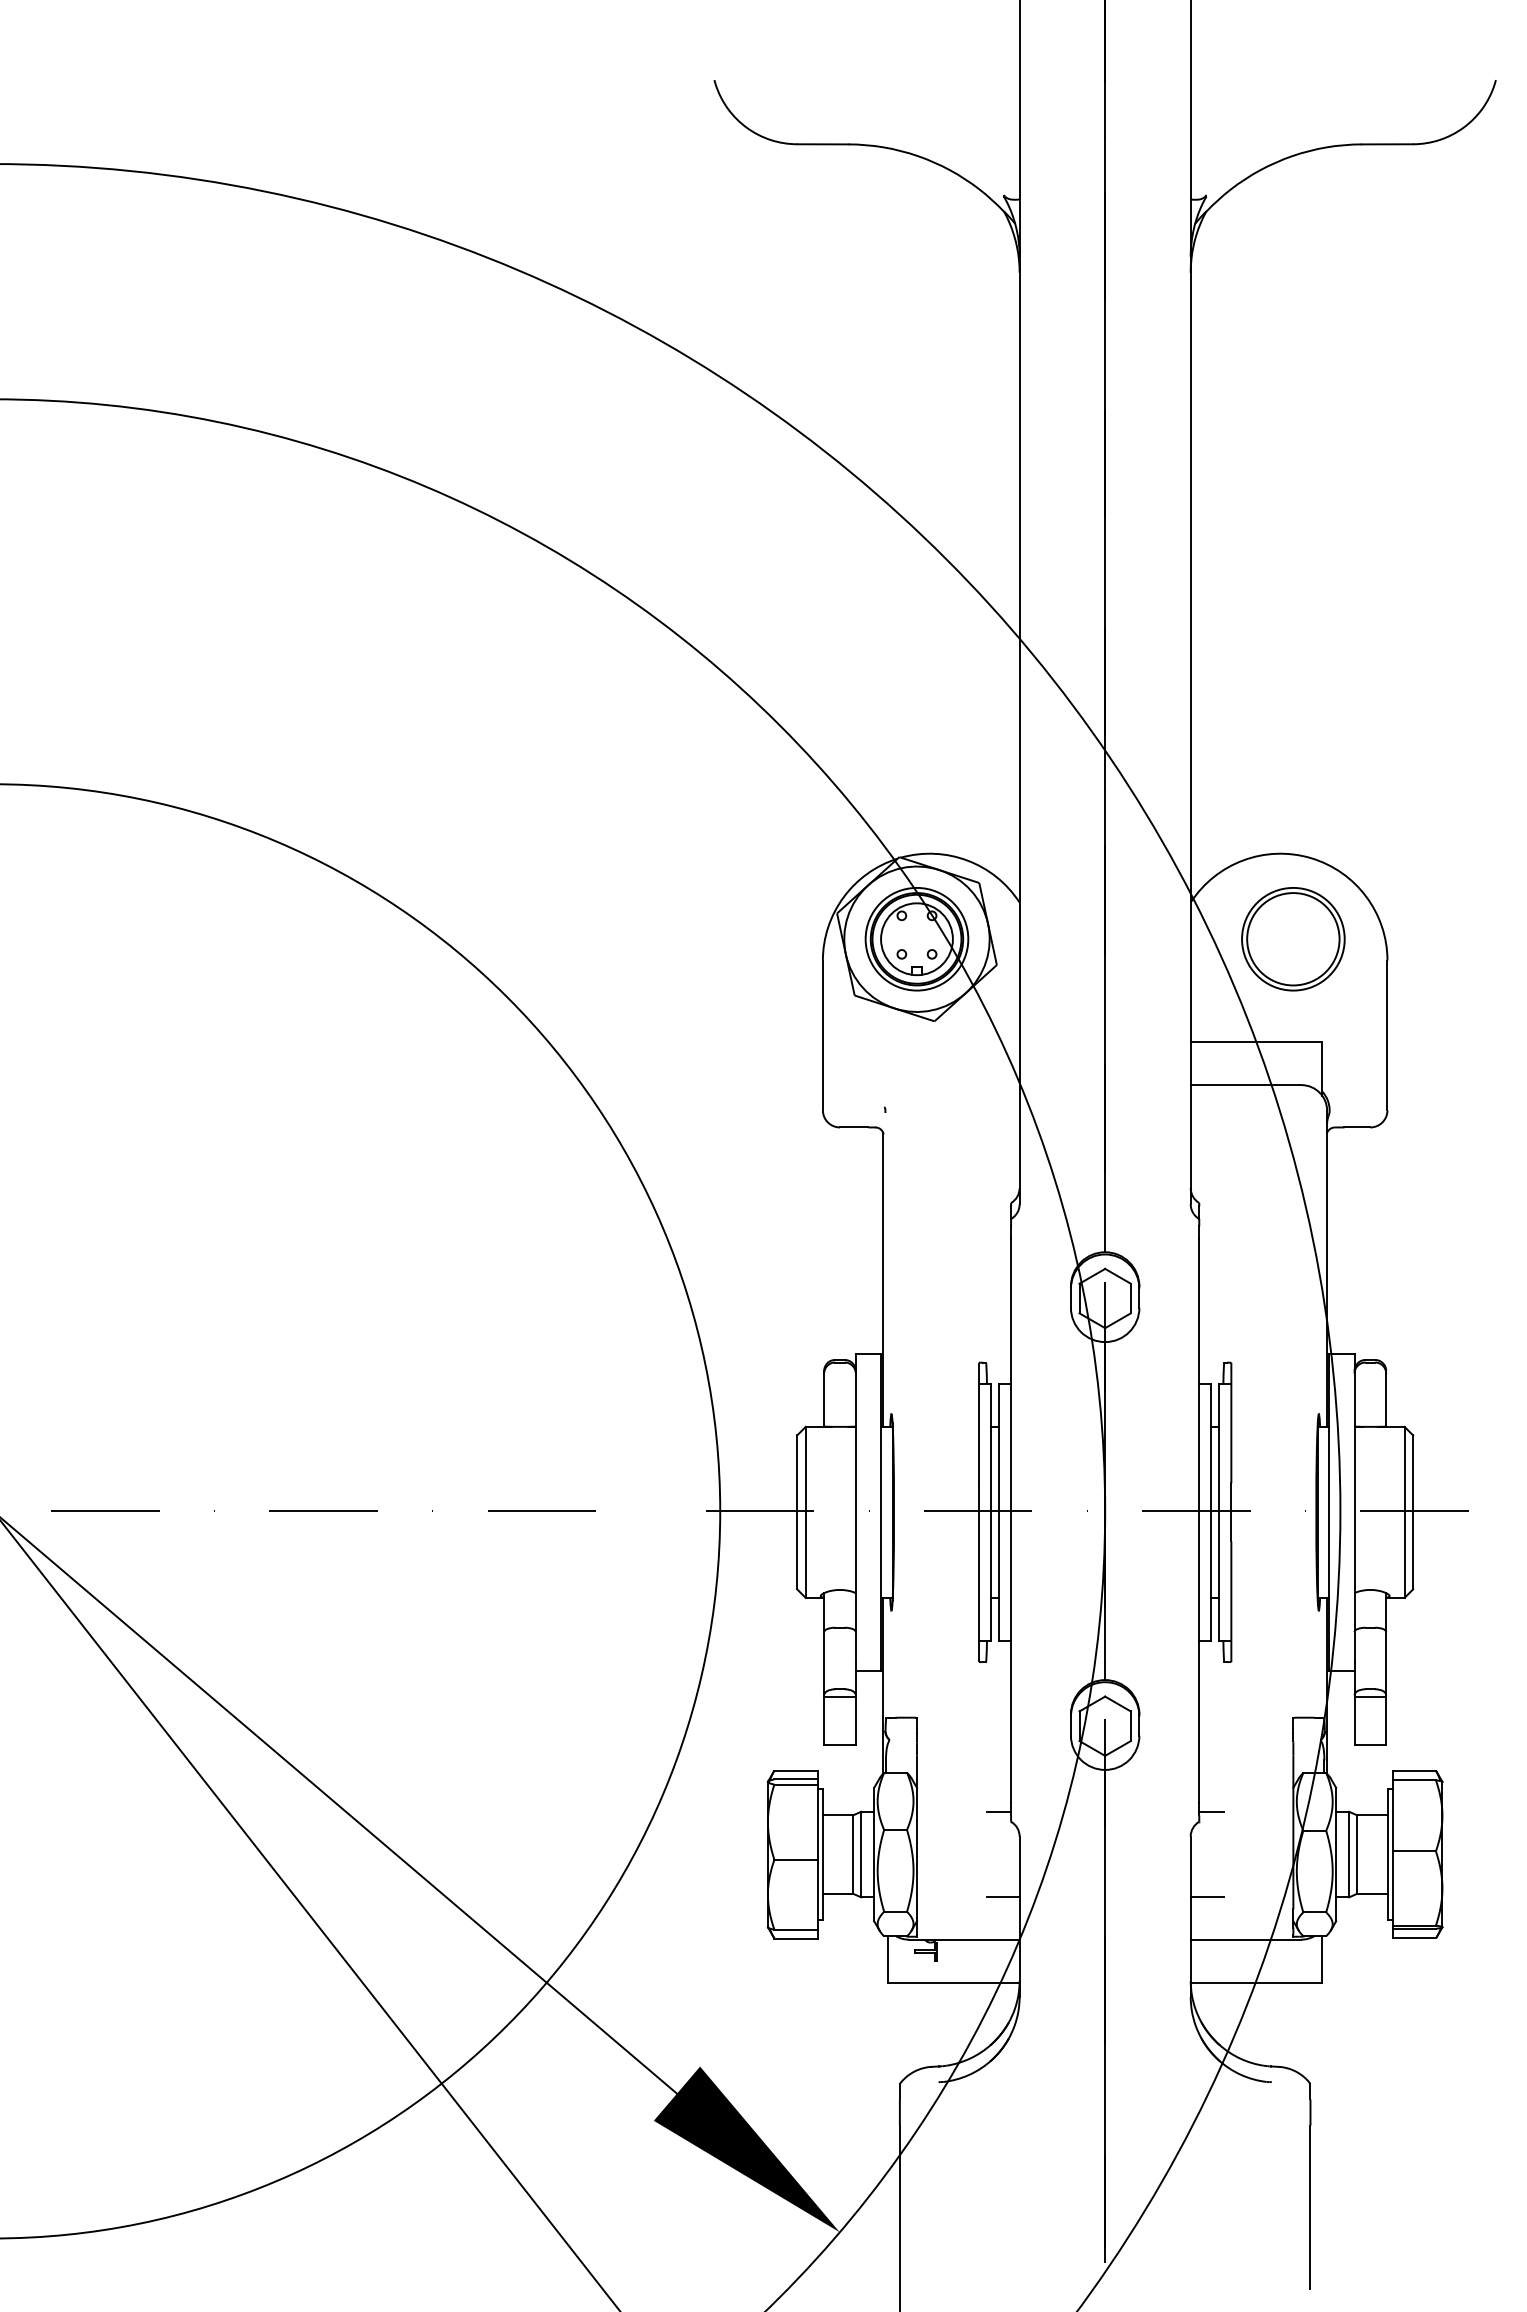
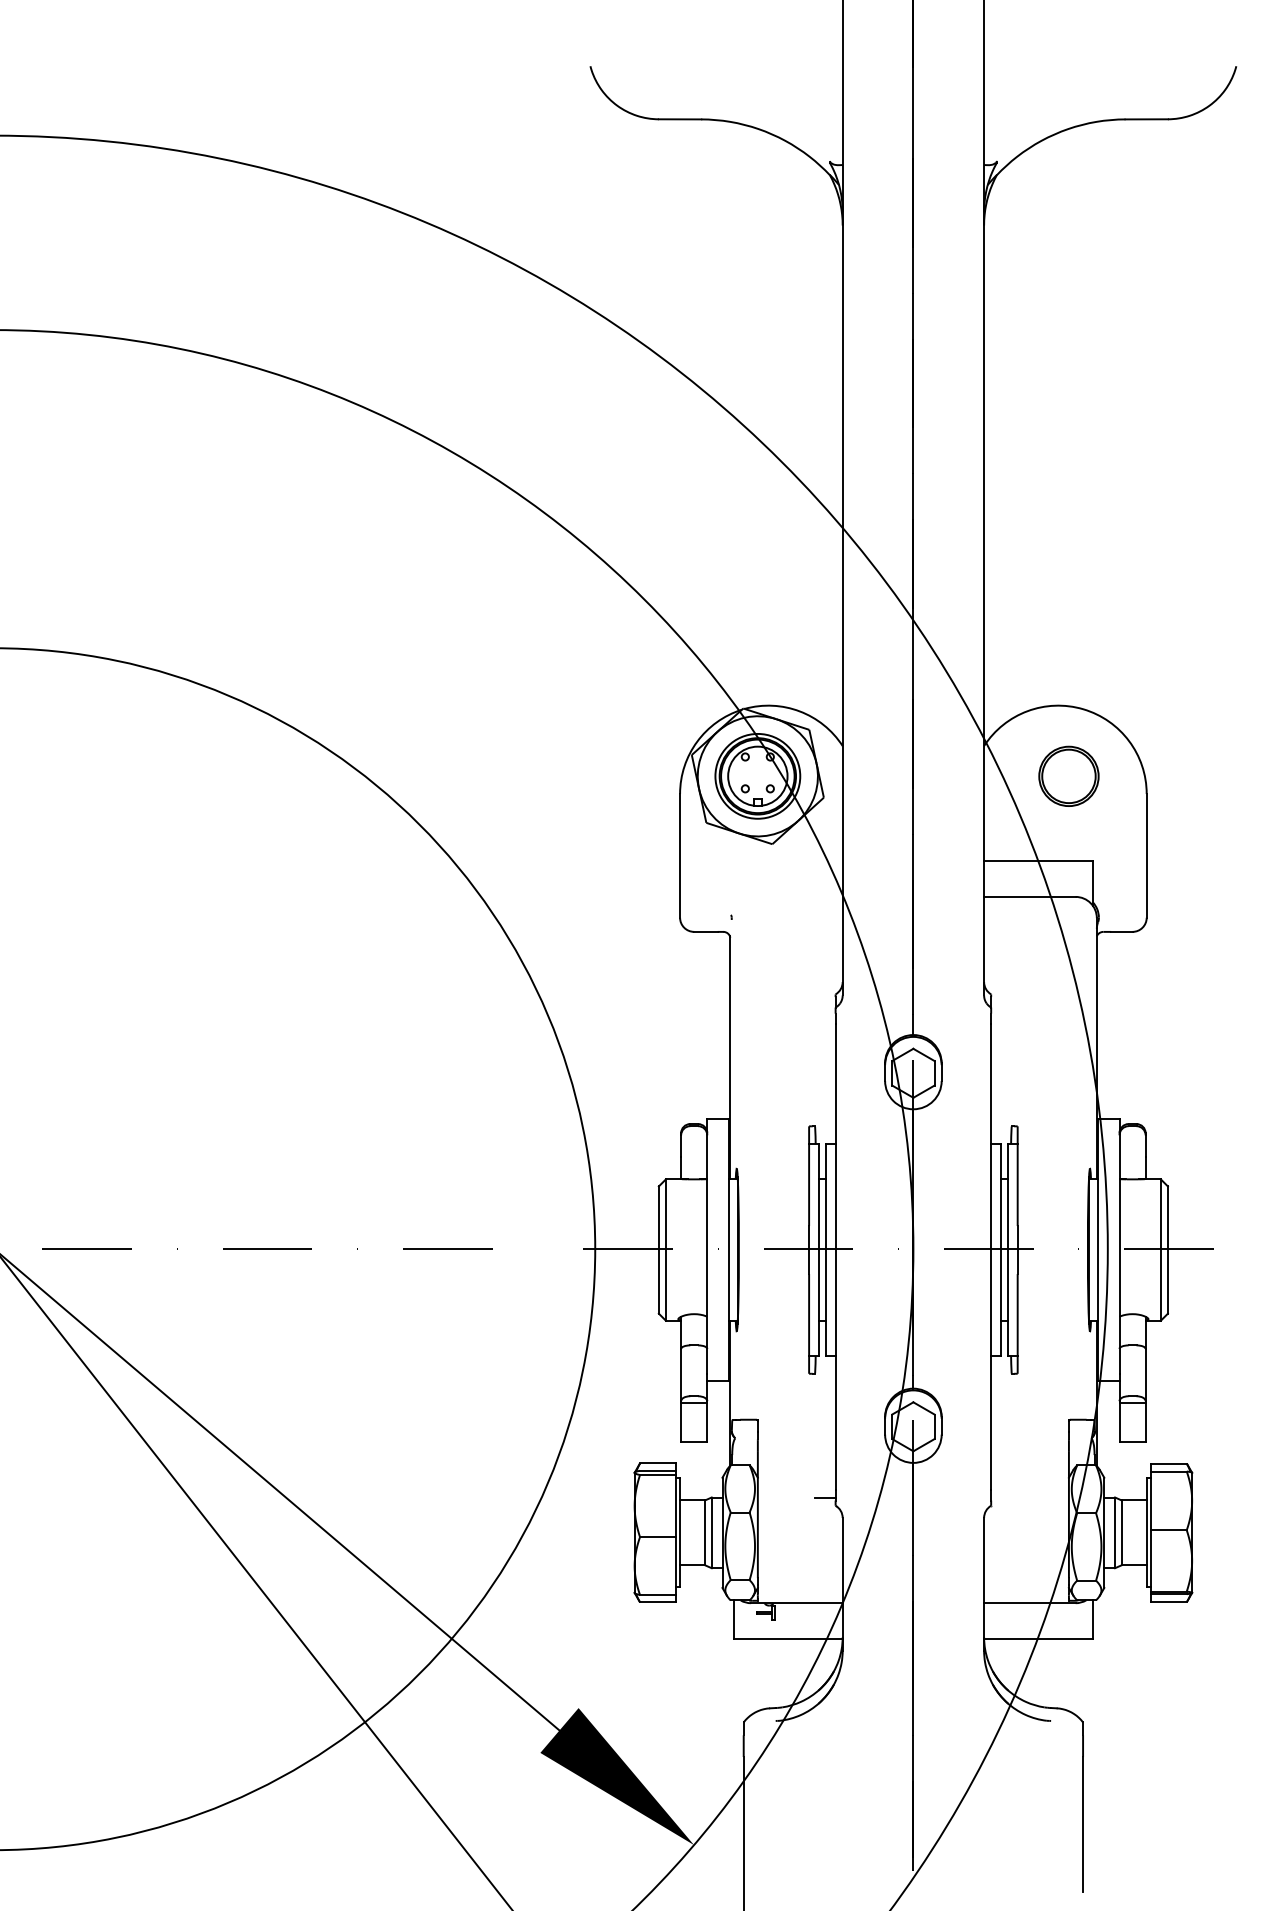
part: (1293, 939) -> (1069, 776), size x0.7
line: (1211, 1811) -> (1001, 1497), removed
line: (1002, 1897) -> (828, 1568), removed
line: (1206, 1897) -> (997, 1568), removed

